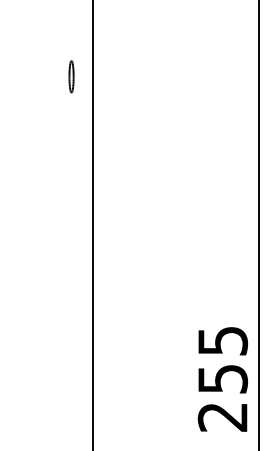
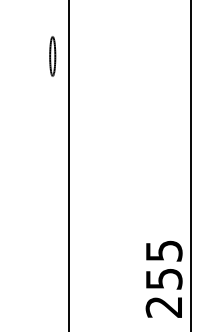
part: (71, 76) -> (52, 56), size x1.67

